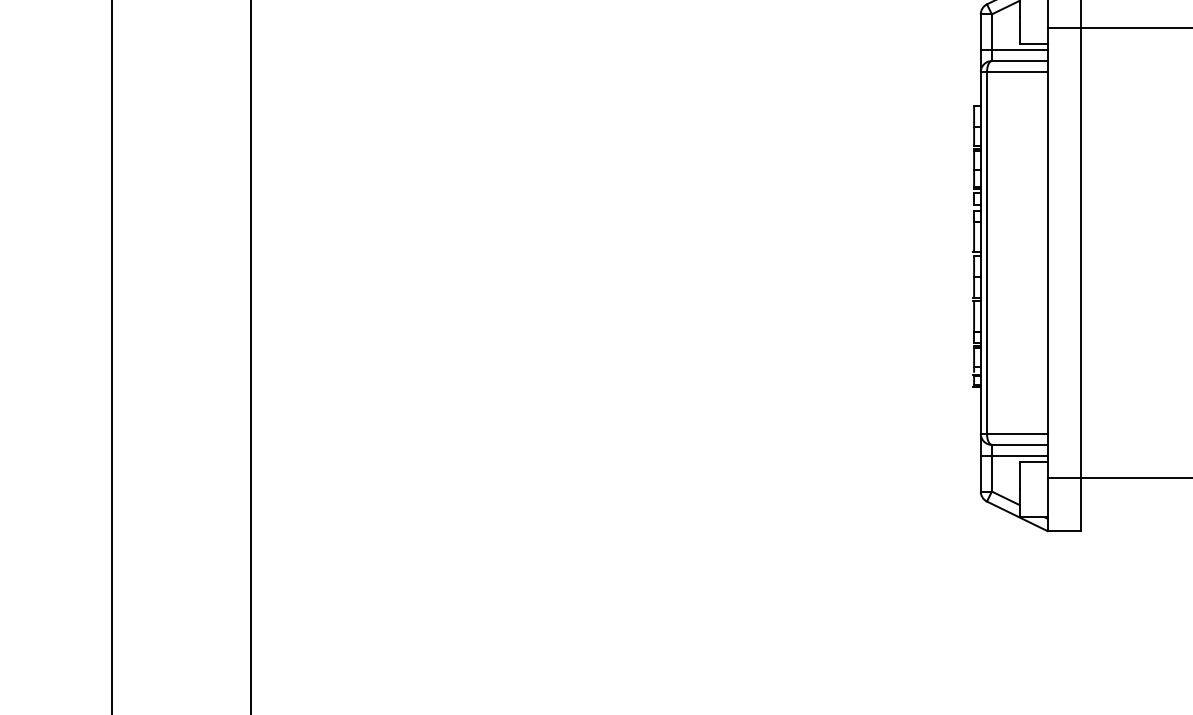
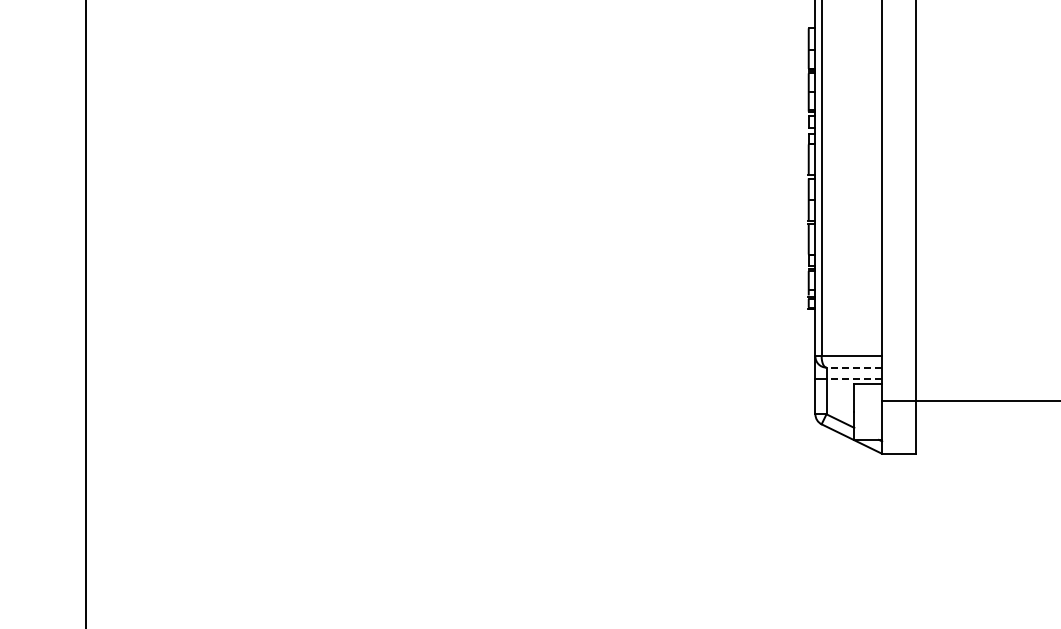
line: (1019, 444) -> (854, 367), solid -> dashed
line: (1019, 456) -> (854, 379), solid -> dashed

